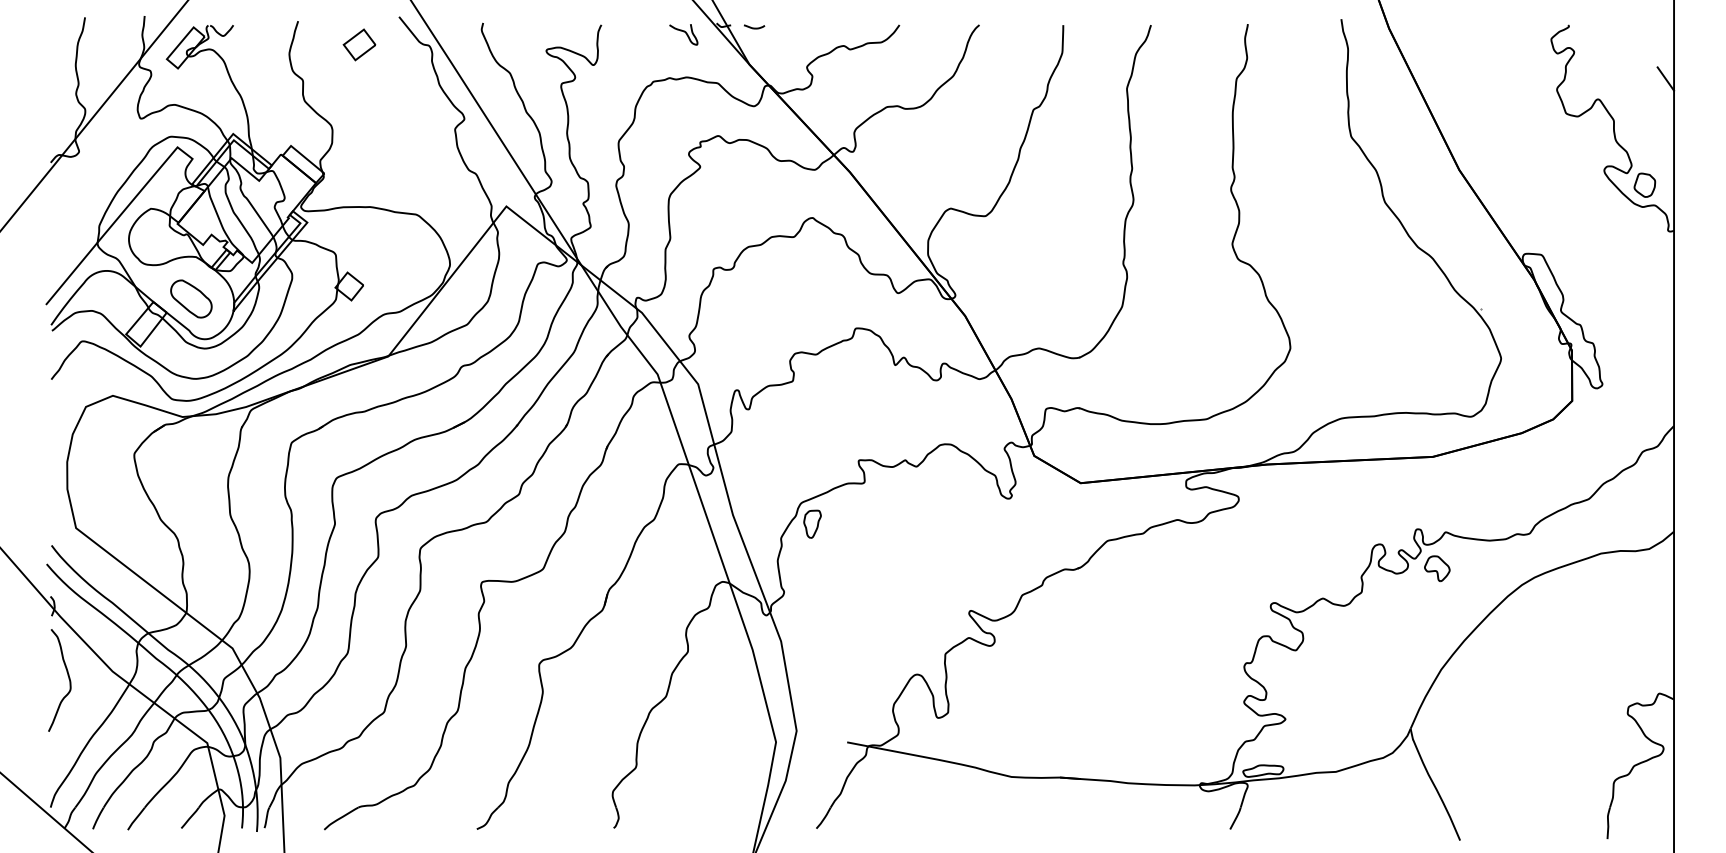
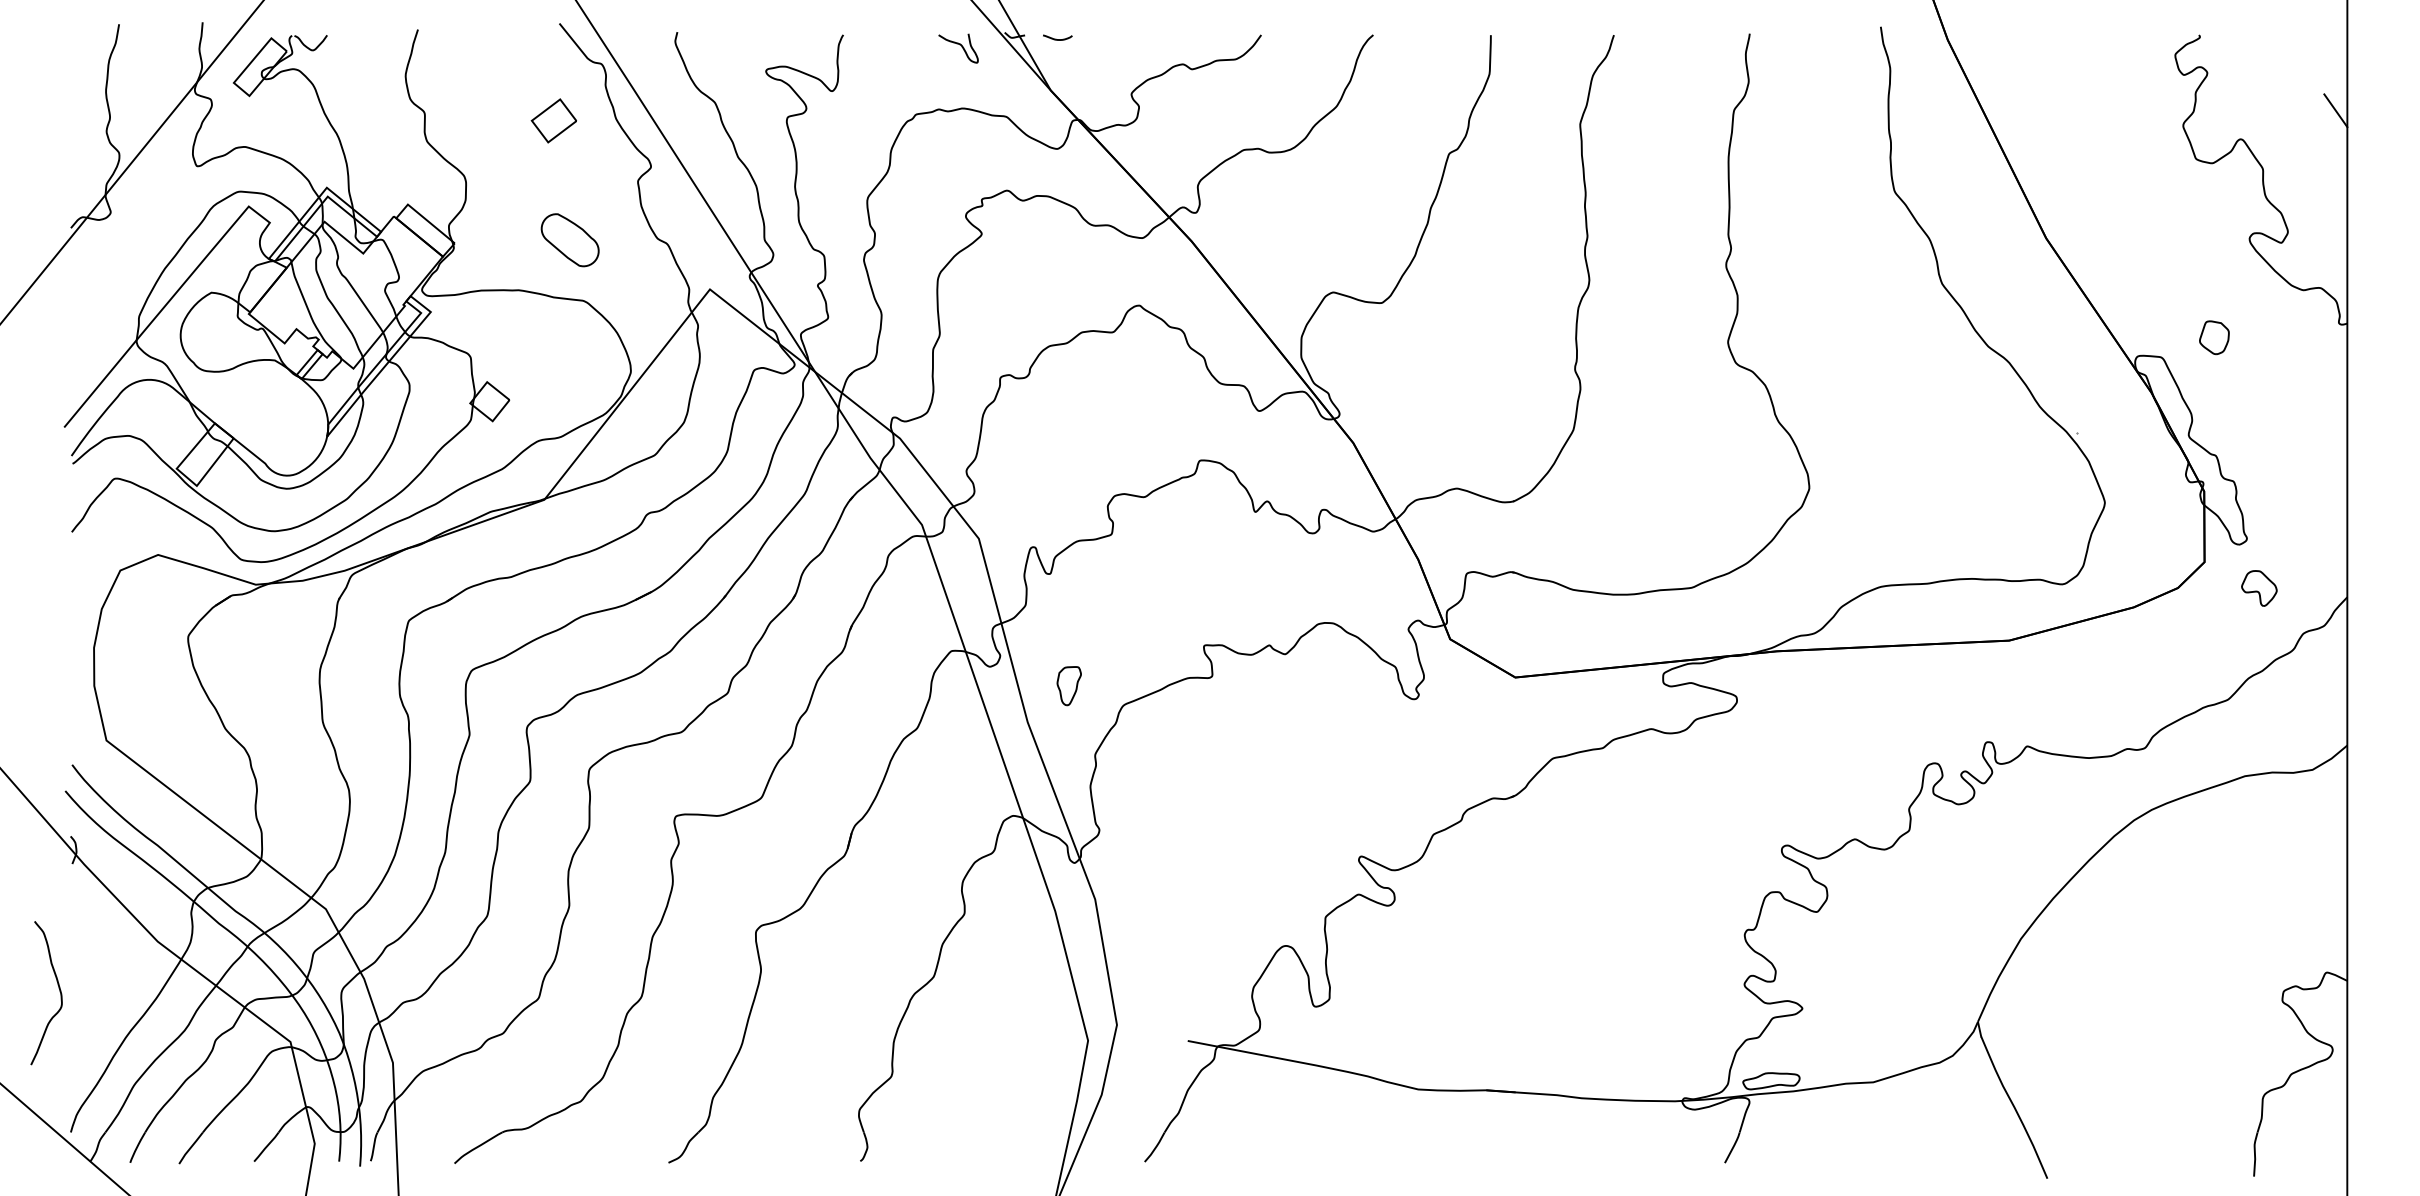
part: (359, 44) -> (553, 120), moved
part: (1644, 185) -> (2214, 337), moved
part: (190, 299) -> (569, 240), moved
part: (812, 524) -> (1068, 686), moved
part: (1437, 568) -> (2259, 588), moved
curve: (68, 677) -> (58, 988), moved

